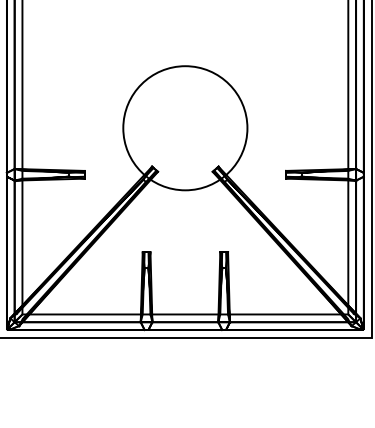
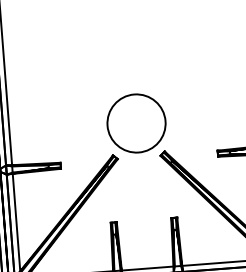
circle: (185, 128) -> (136, 123), size x0.6

